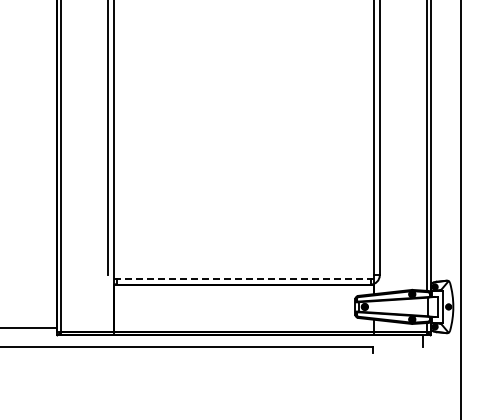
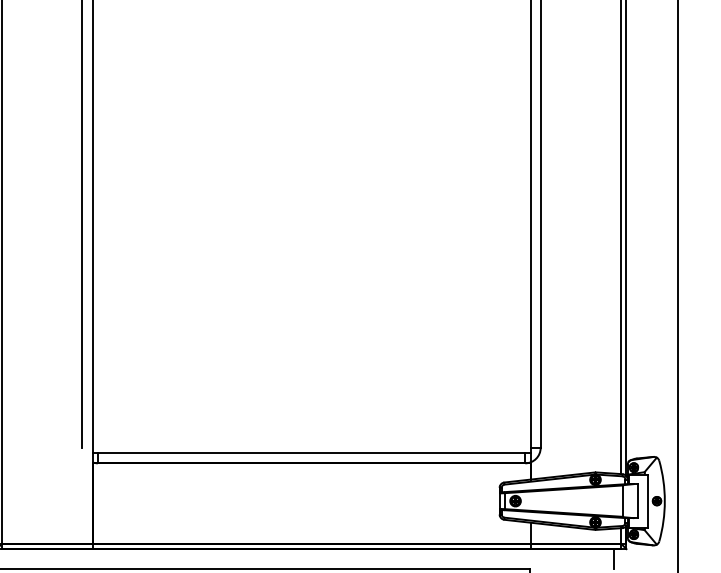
line: (244, 278) -> (312, 453), dashed -> solid

